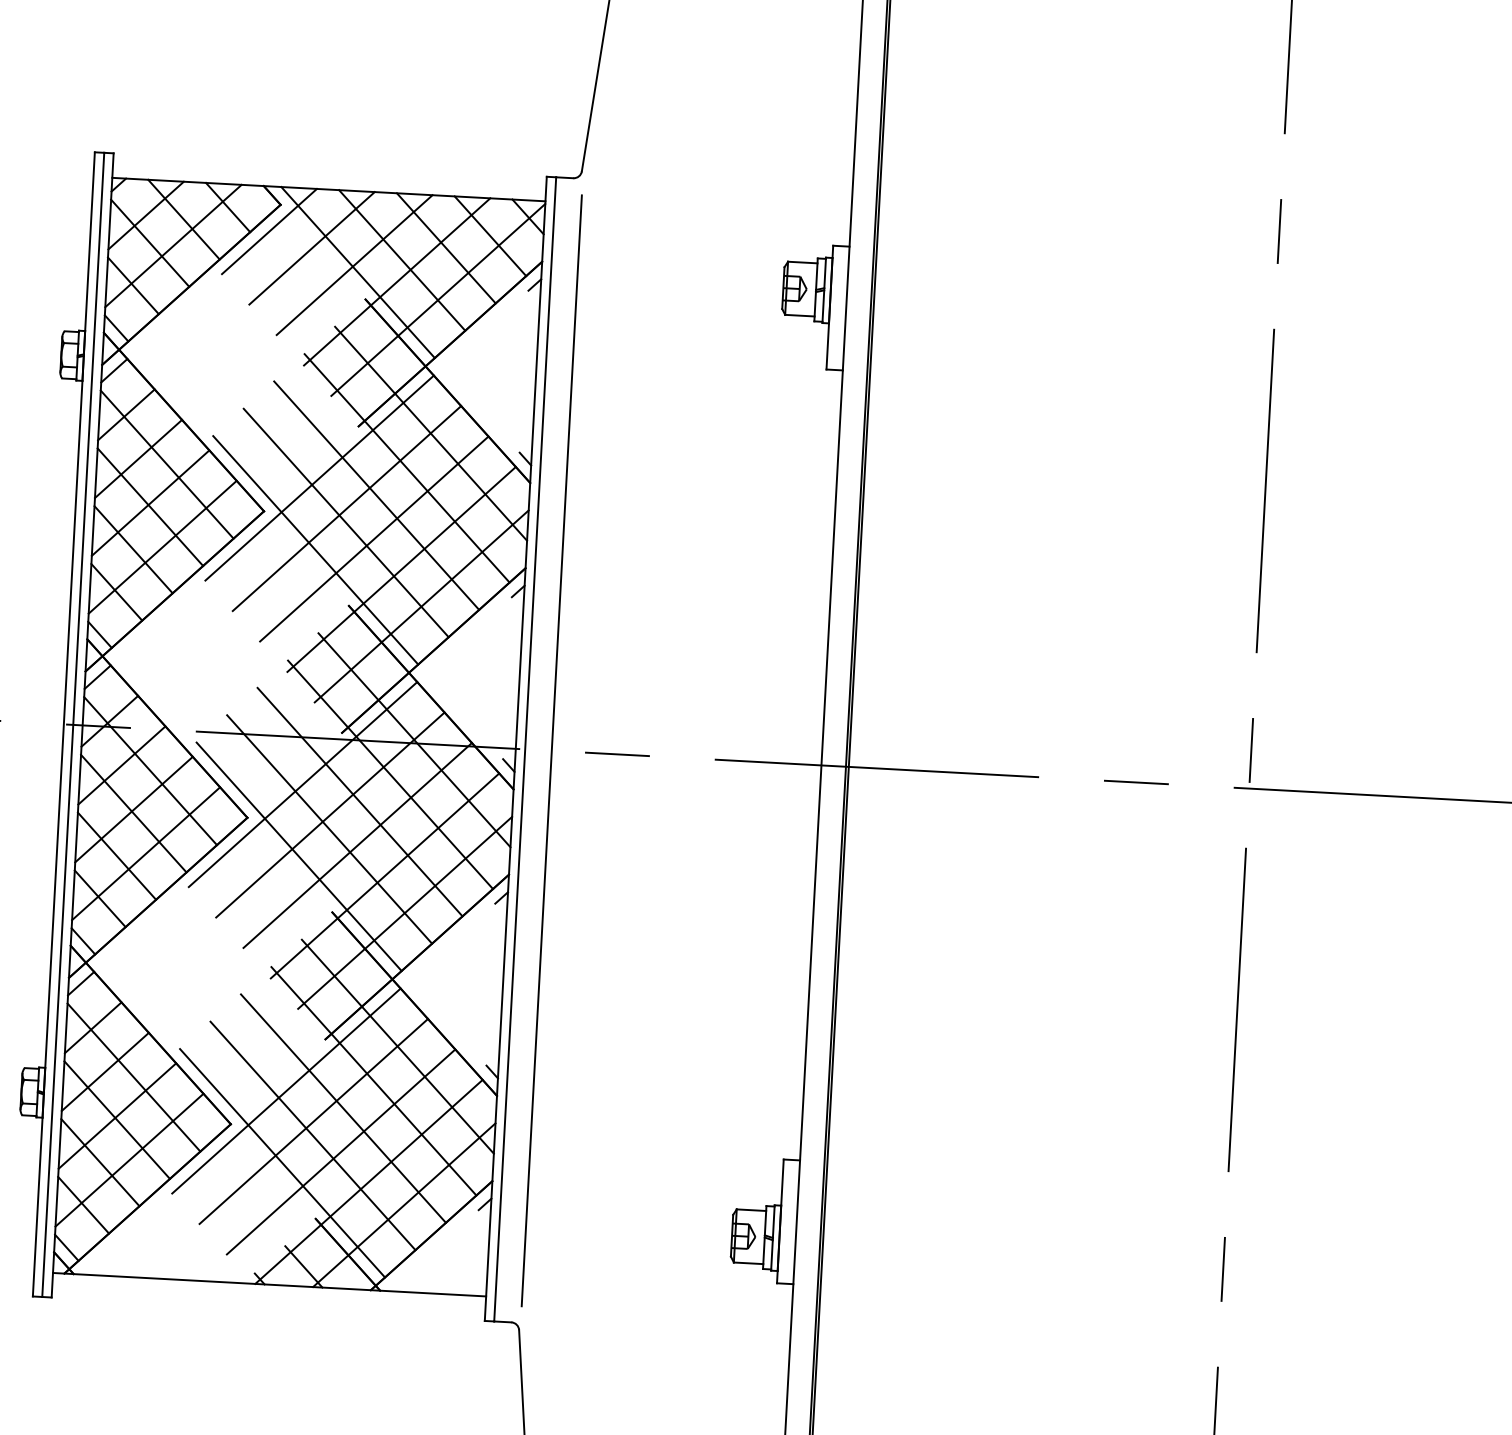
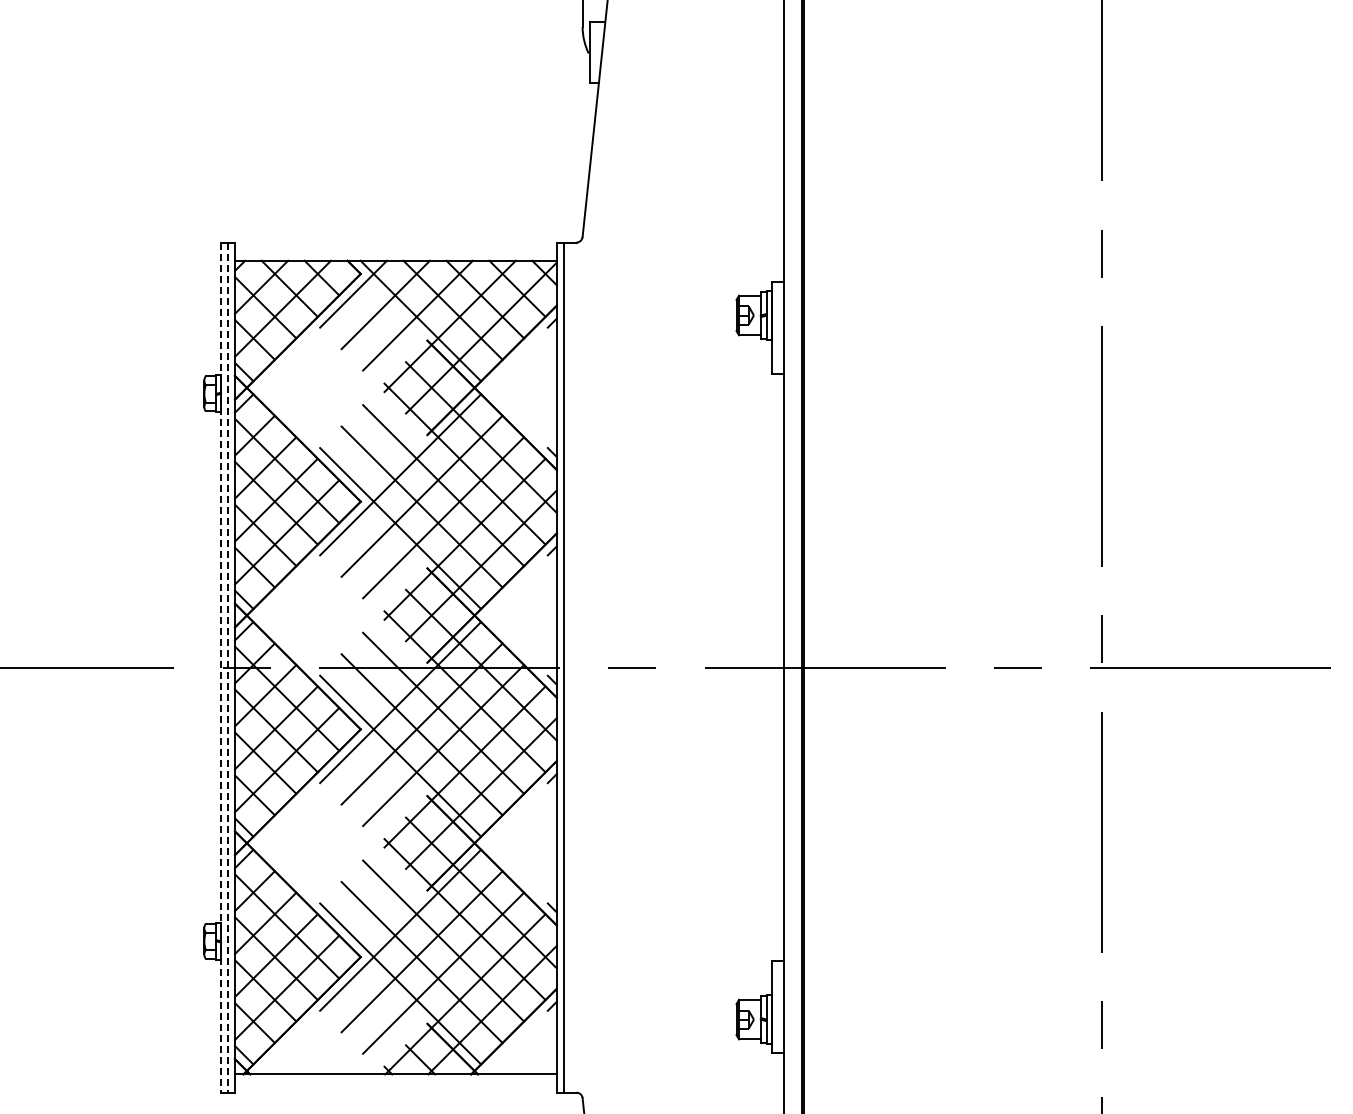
line: (64, 725) -> (221, 668), solid -> dashed
line: (72, 726) -> (227, 668), solid -> dashed
line: (551, 750) -> (583, 667), removed

